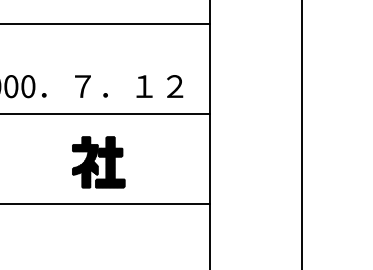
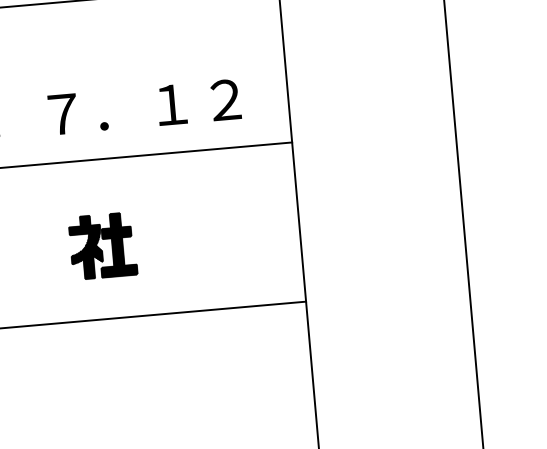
part: (98, 162) -> (102, 246), size x0.7

